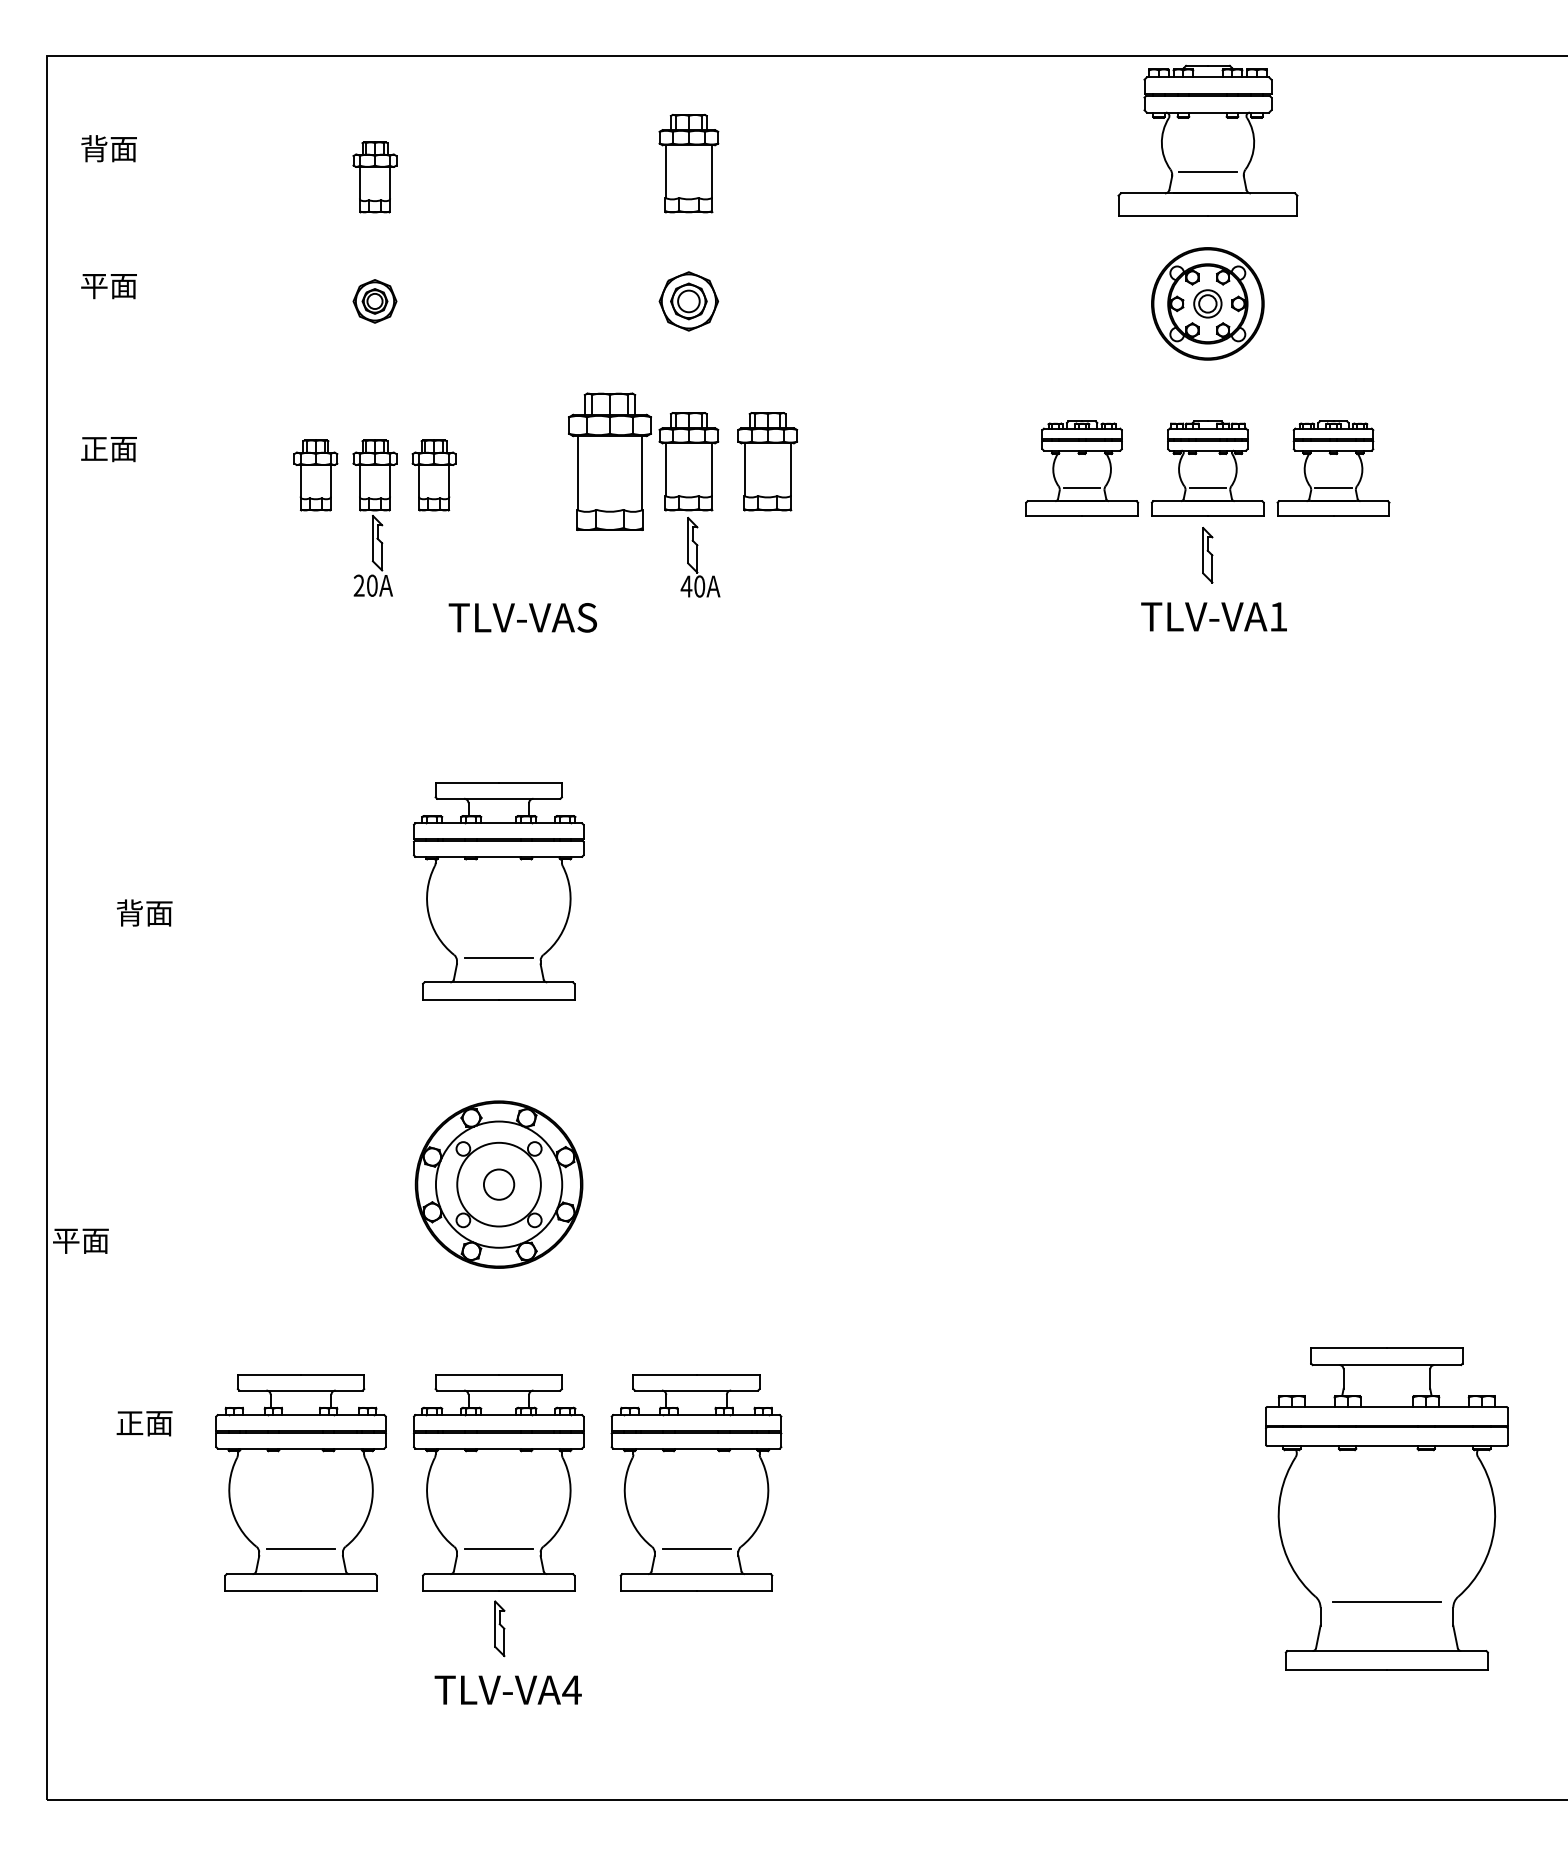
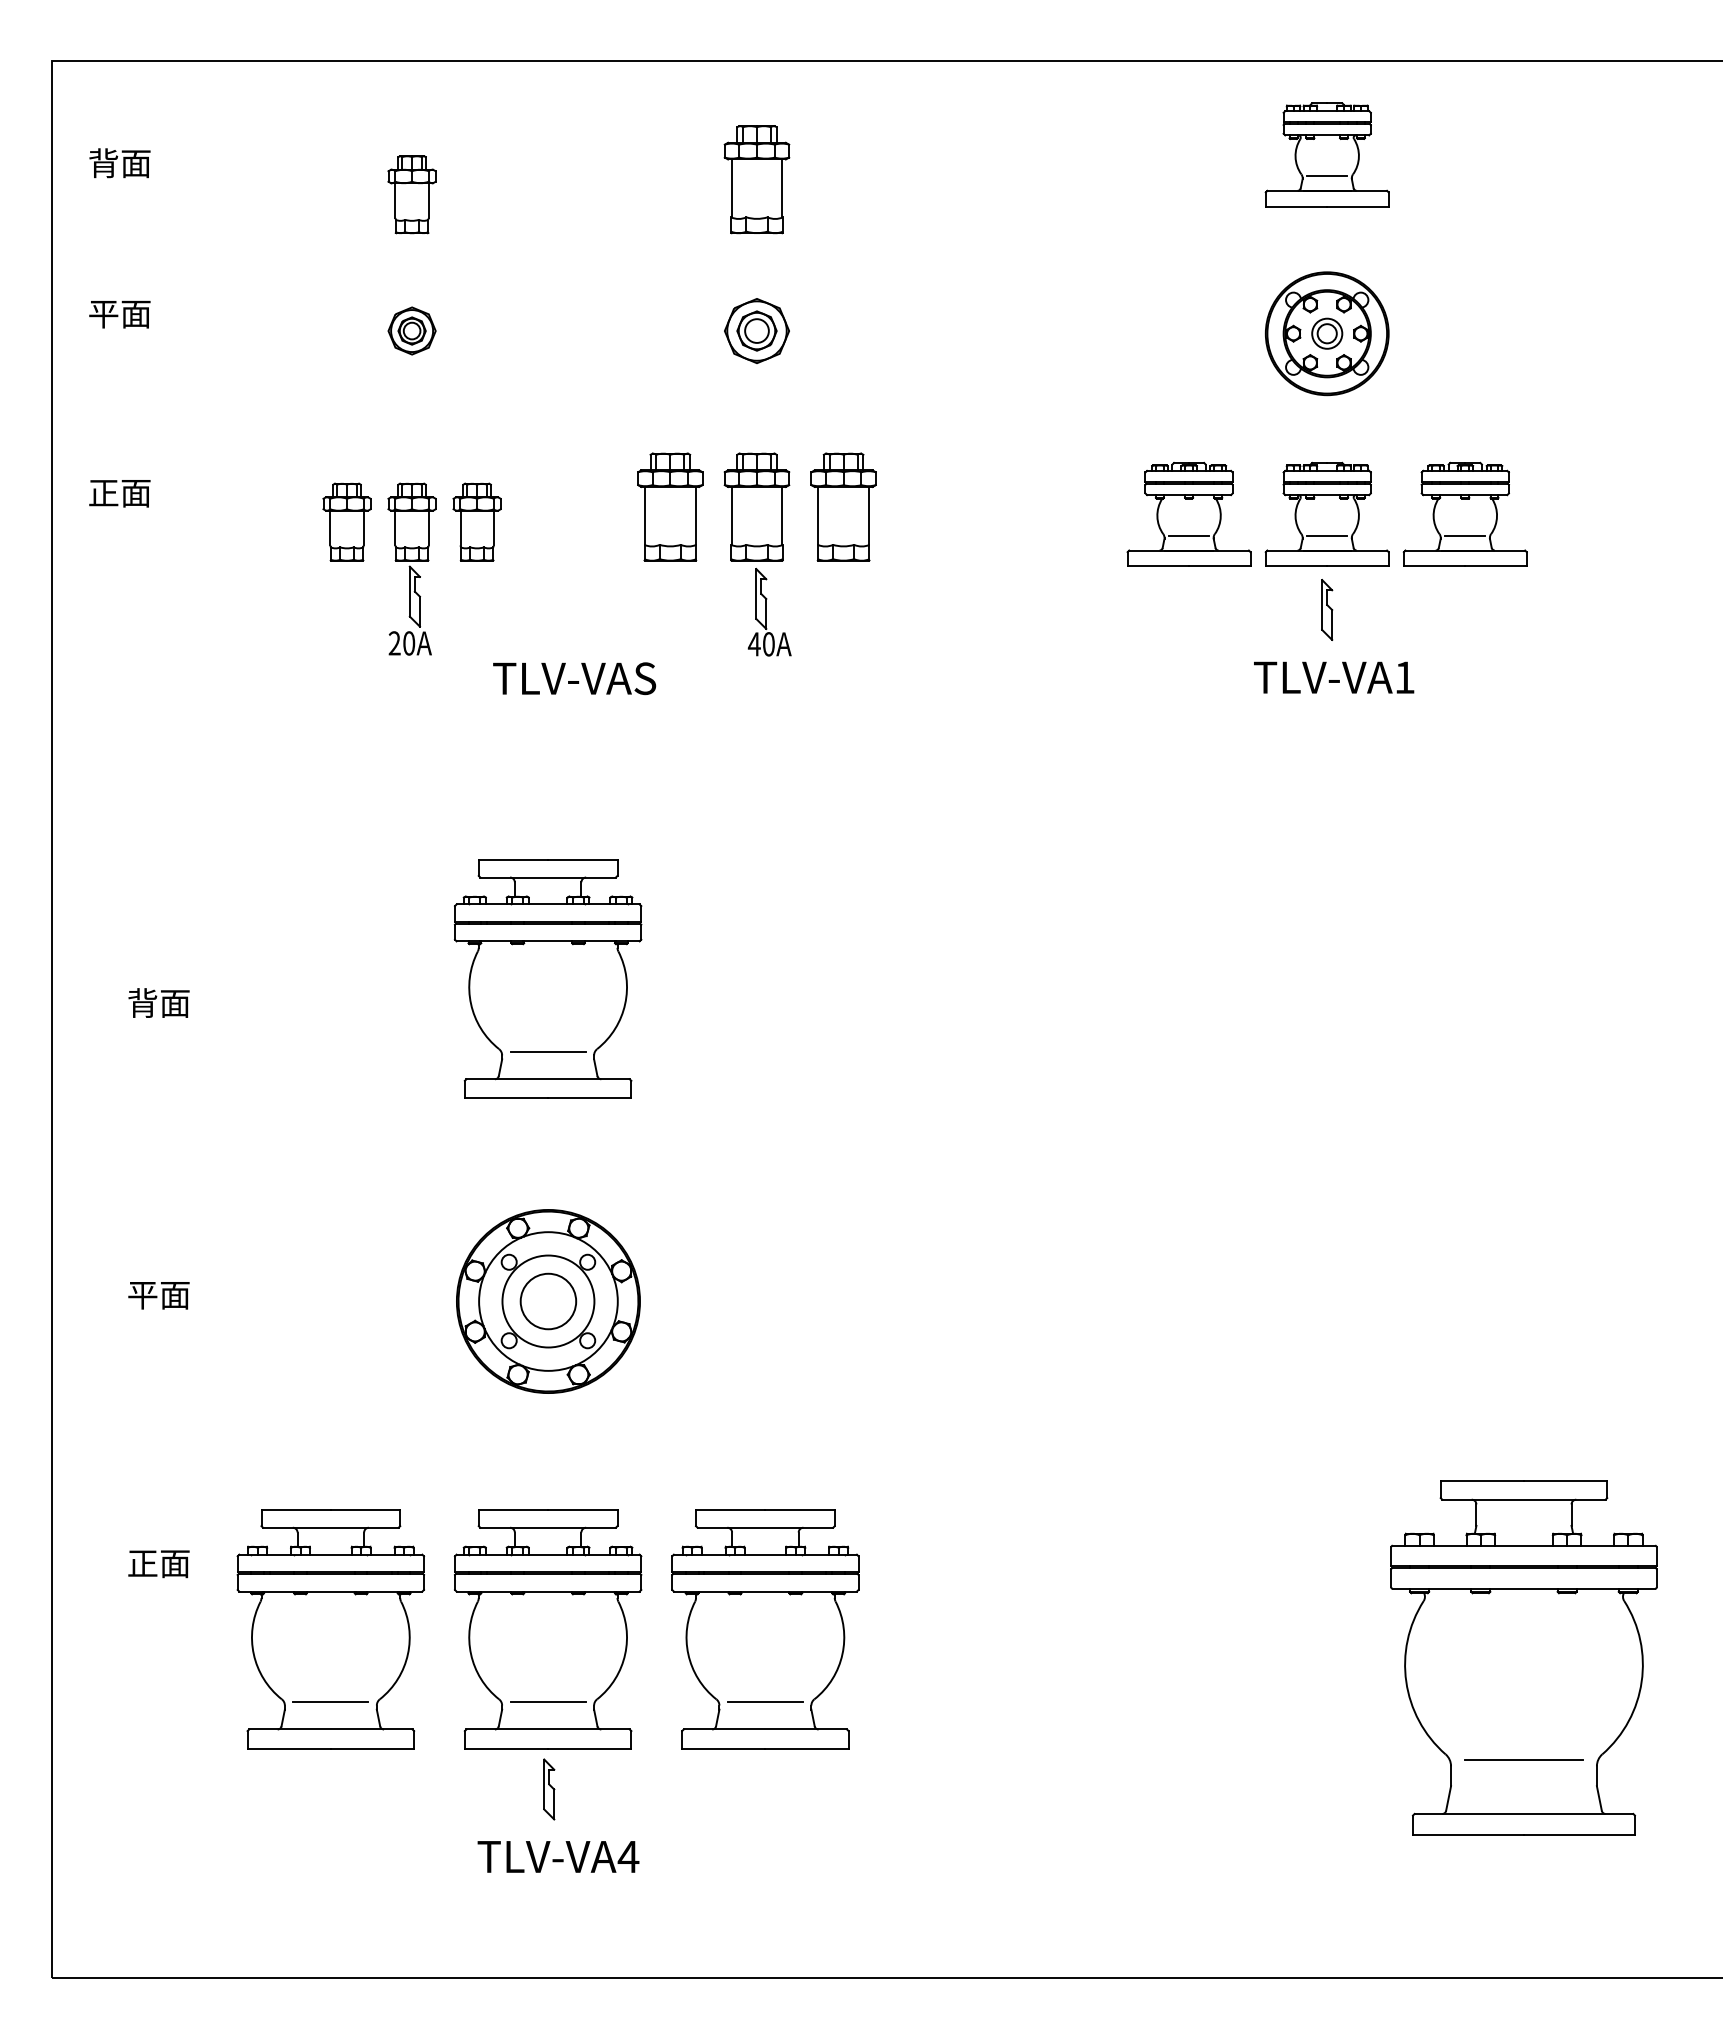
part: (1207, 140) -> (1326, 154), size x0.62
part: (610, 461) -> (670, 506), size x0.71
circle: (499, 1184) -> (548, 1301), size x1.67
text: (80, 1241) -> (158, 1295), moved

